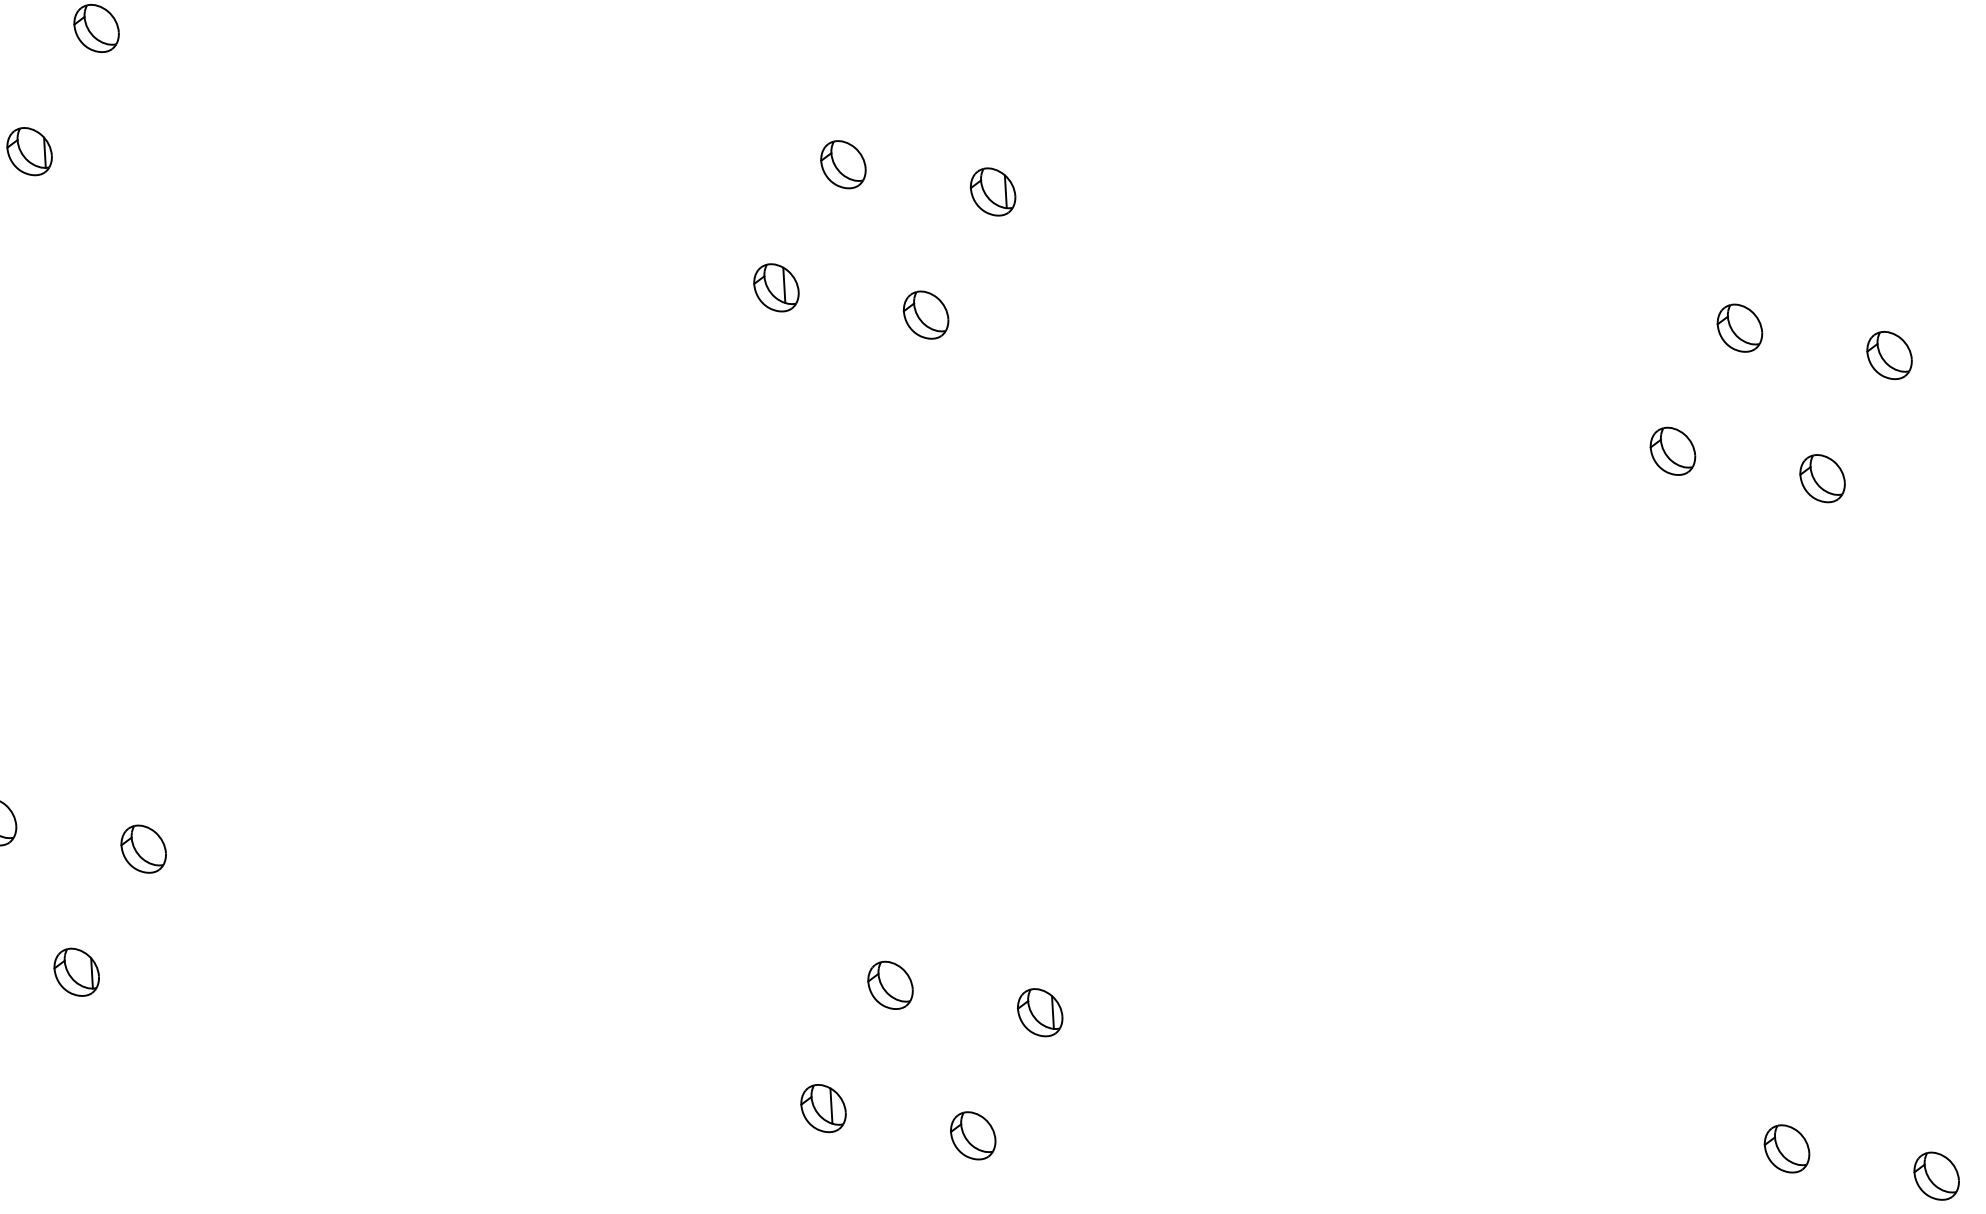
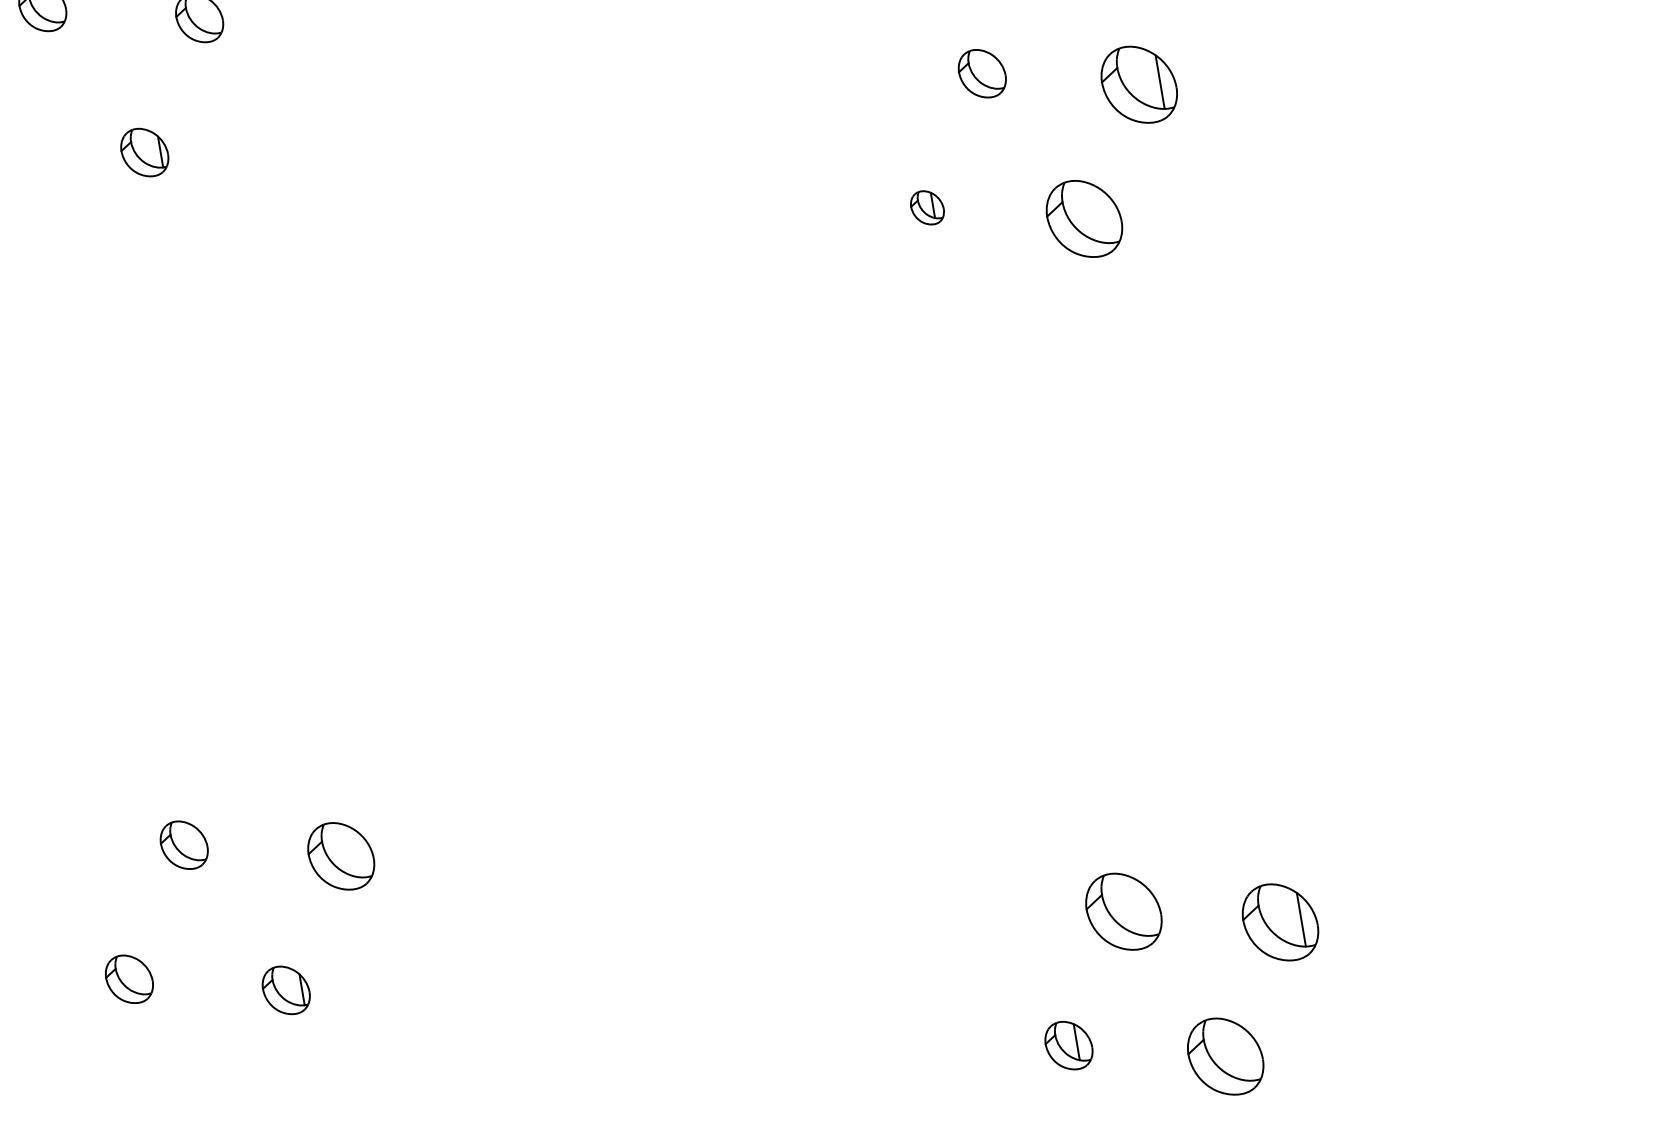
part: (992, 191) -> (1138, 84), size x1.6
part: (776, 287) -> (927, 207), size x0.7
part: (925, 314) -> (1083, 218), size x1.6
part: (143, 848) -> (340, 855), size x1.4
part: (890, 984) -> (1123, 910), size x1.6
part: (1040, 1012) -> (1280, 922), size x1.6
part: (973, 1135) -> (1226, 1056), size x1.6

